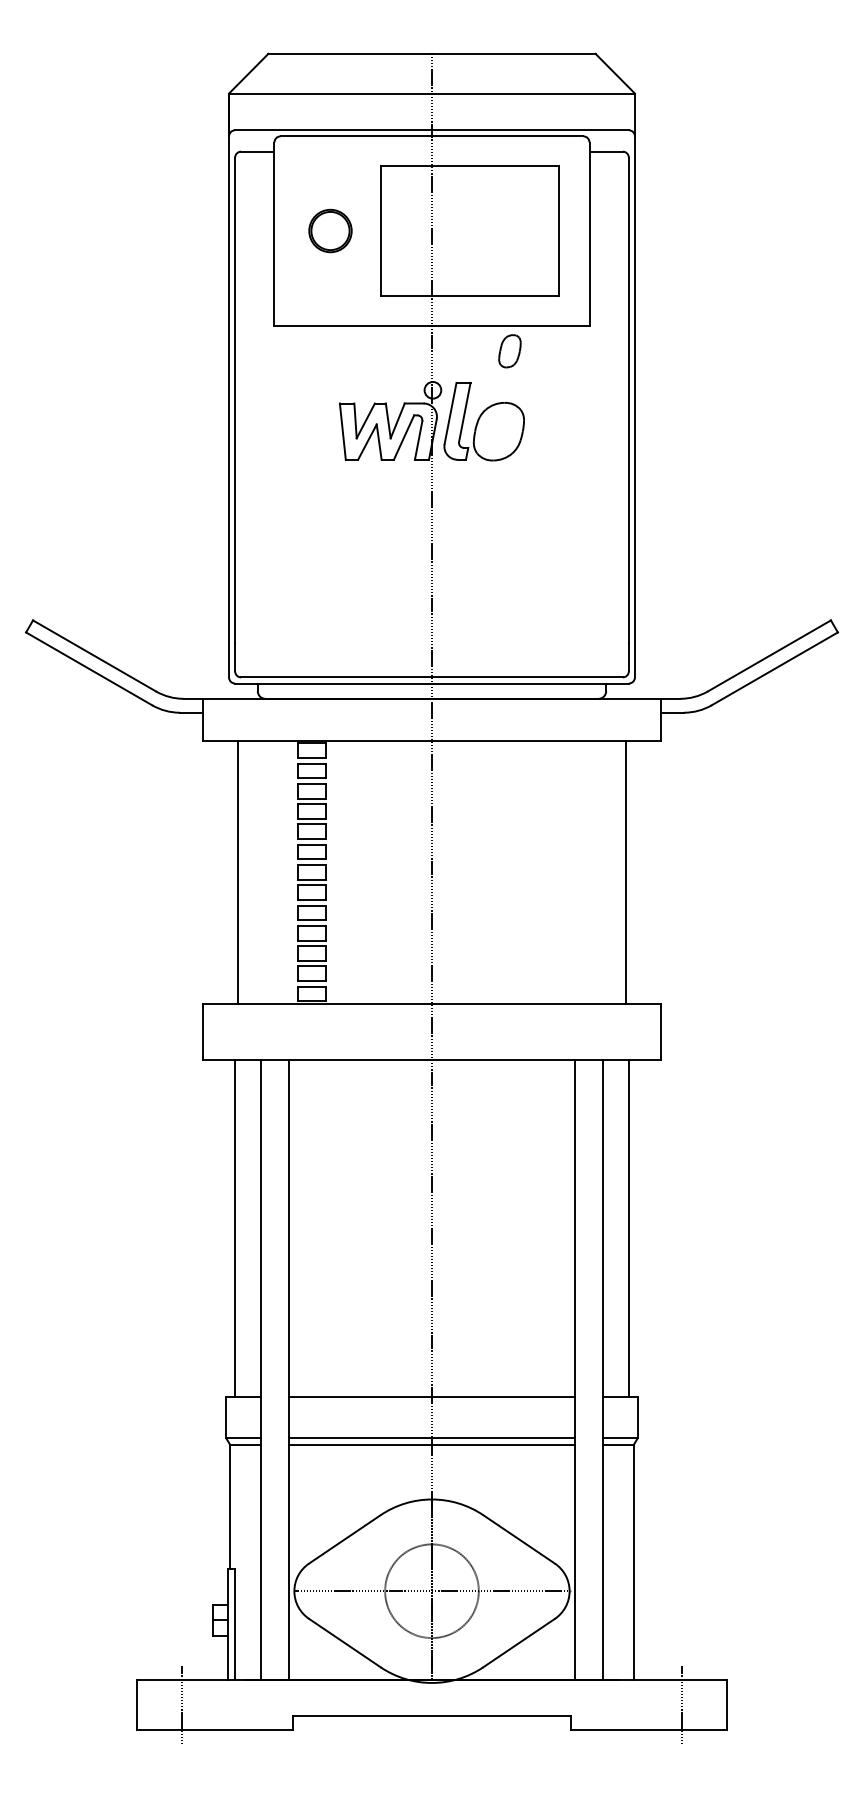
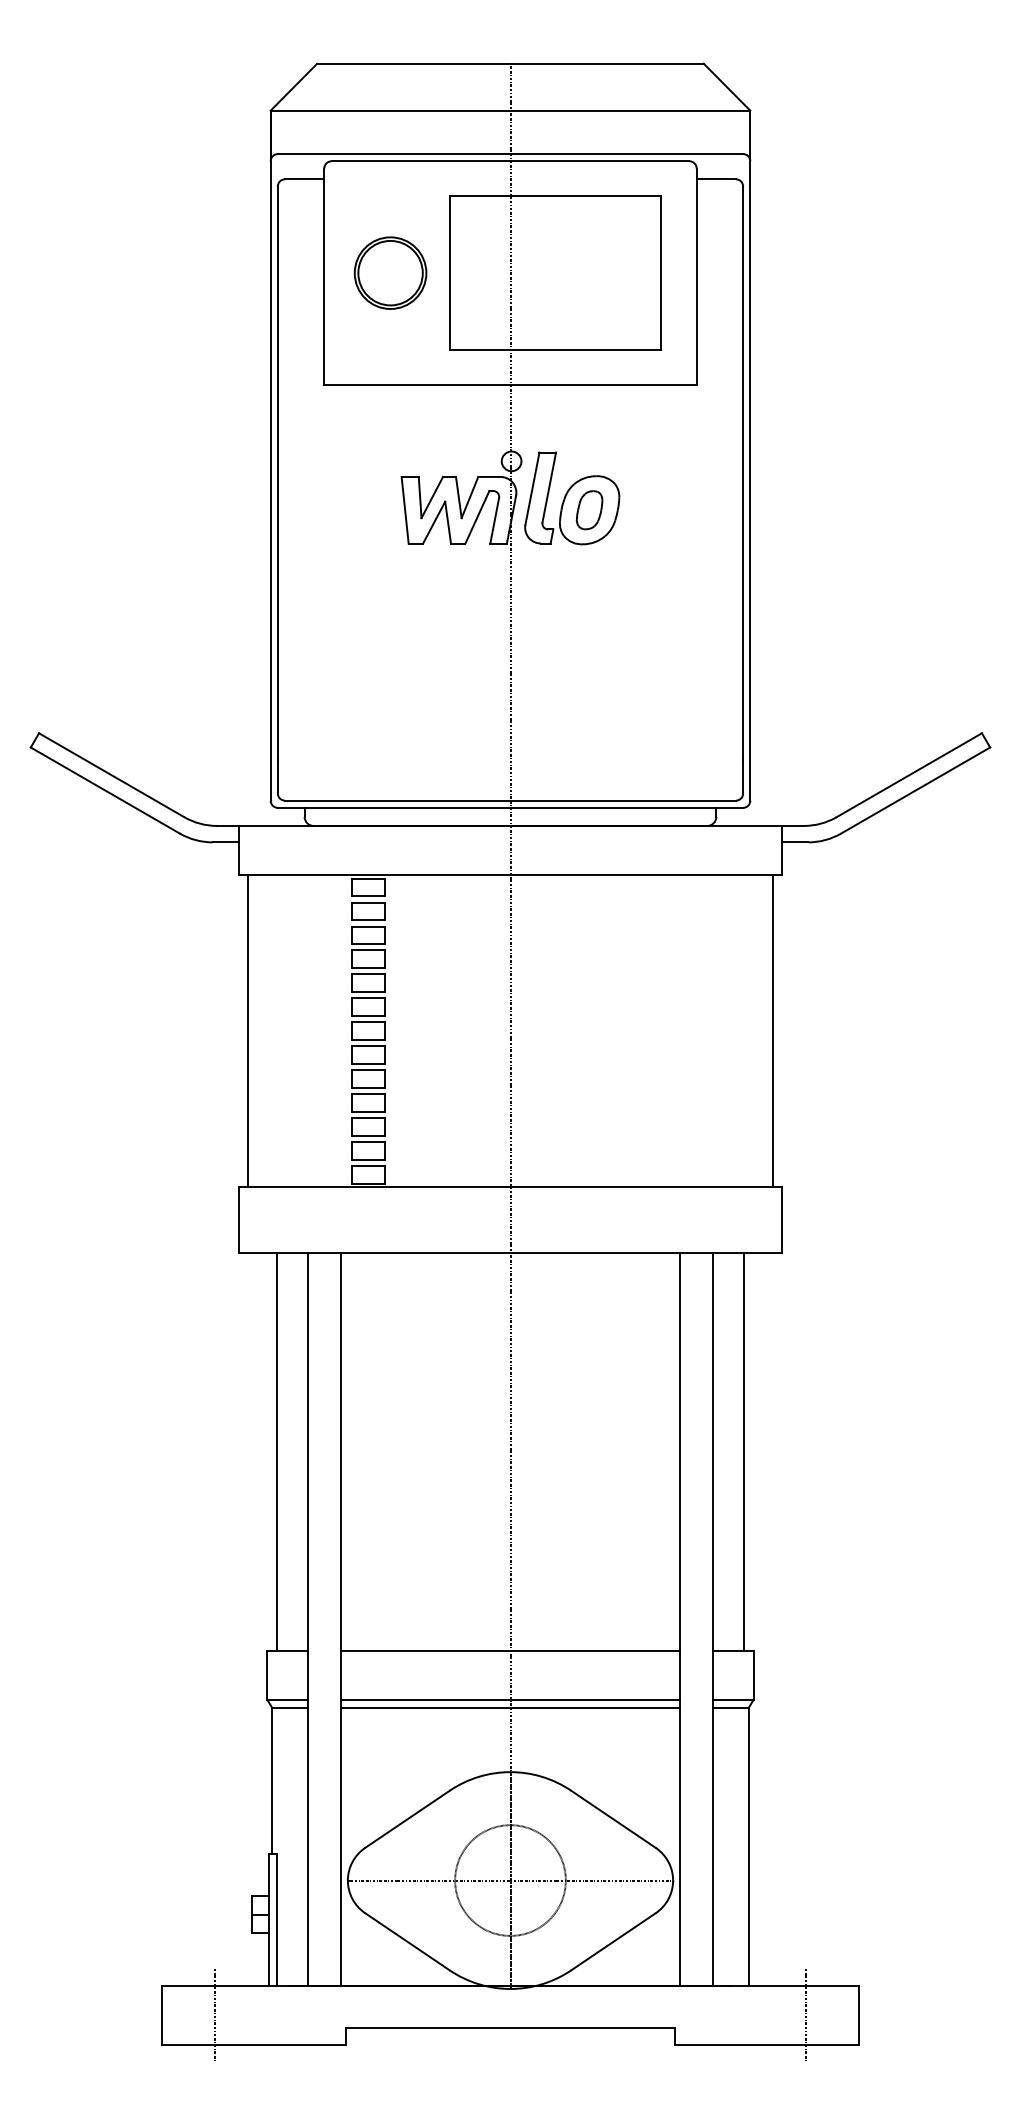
part: (330, 230) -> (390, 272), size x1.43
part: (509, 351) -> (589, 510), moved
line: (238, 871) -> (247, 1030), moved
line: (625, 871) -> (773, 1030), moved

